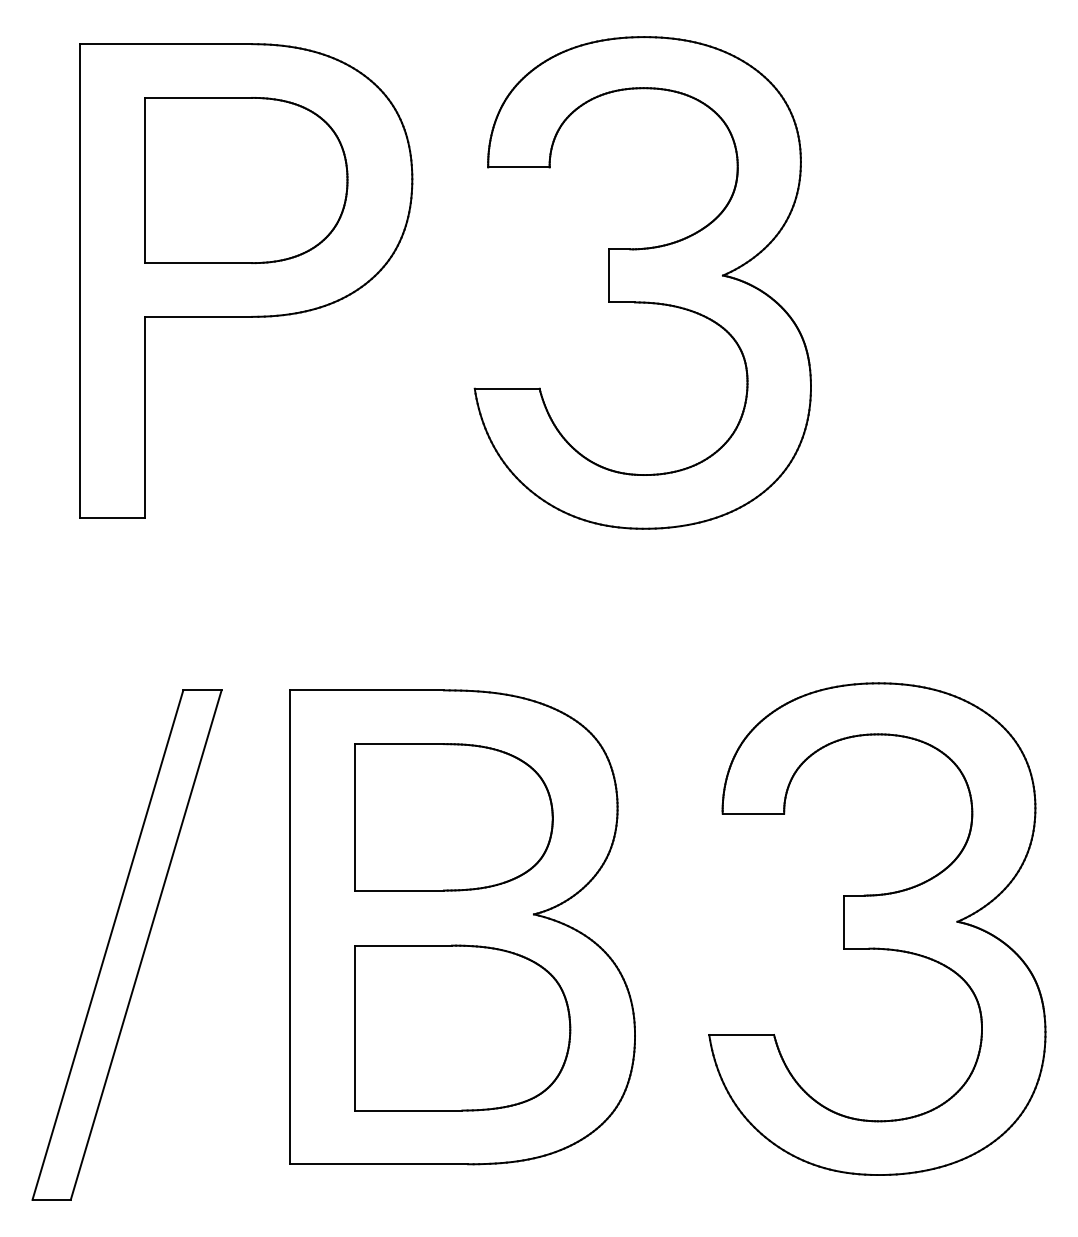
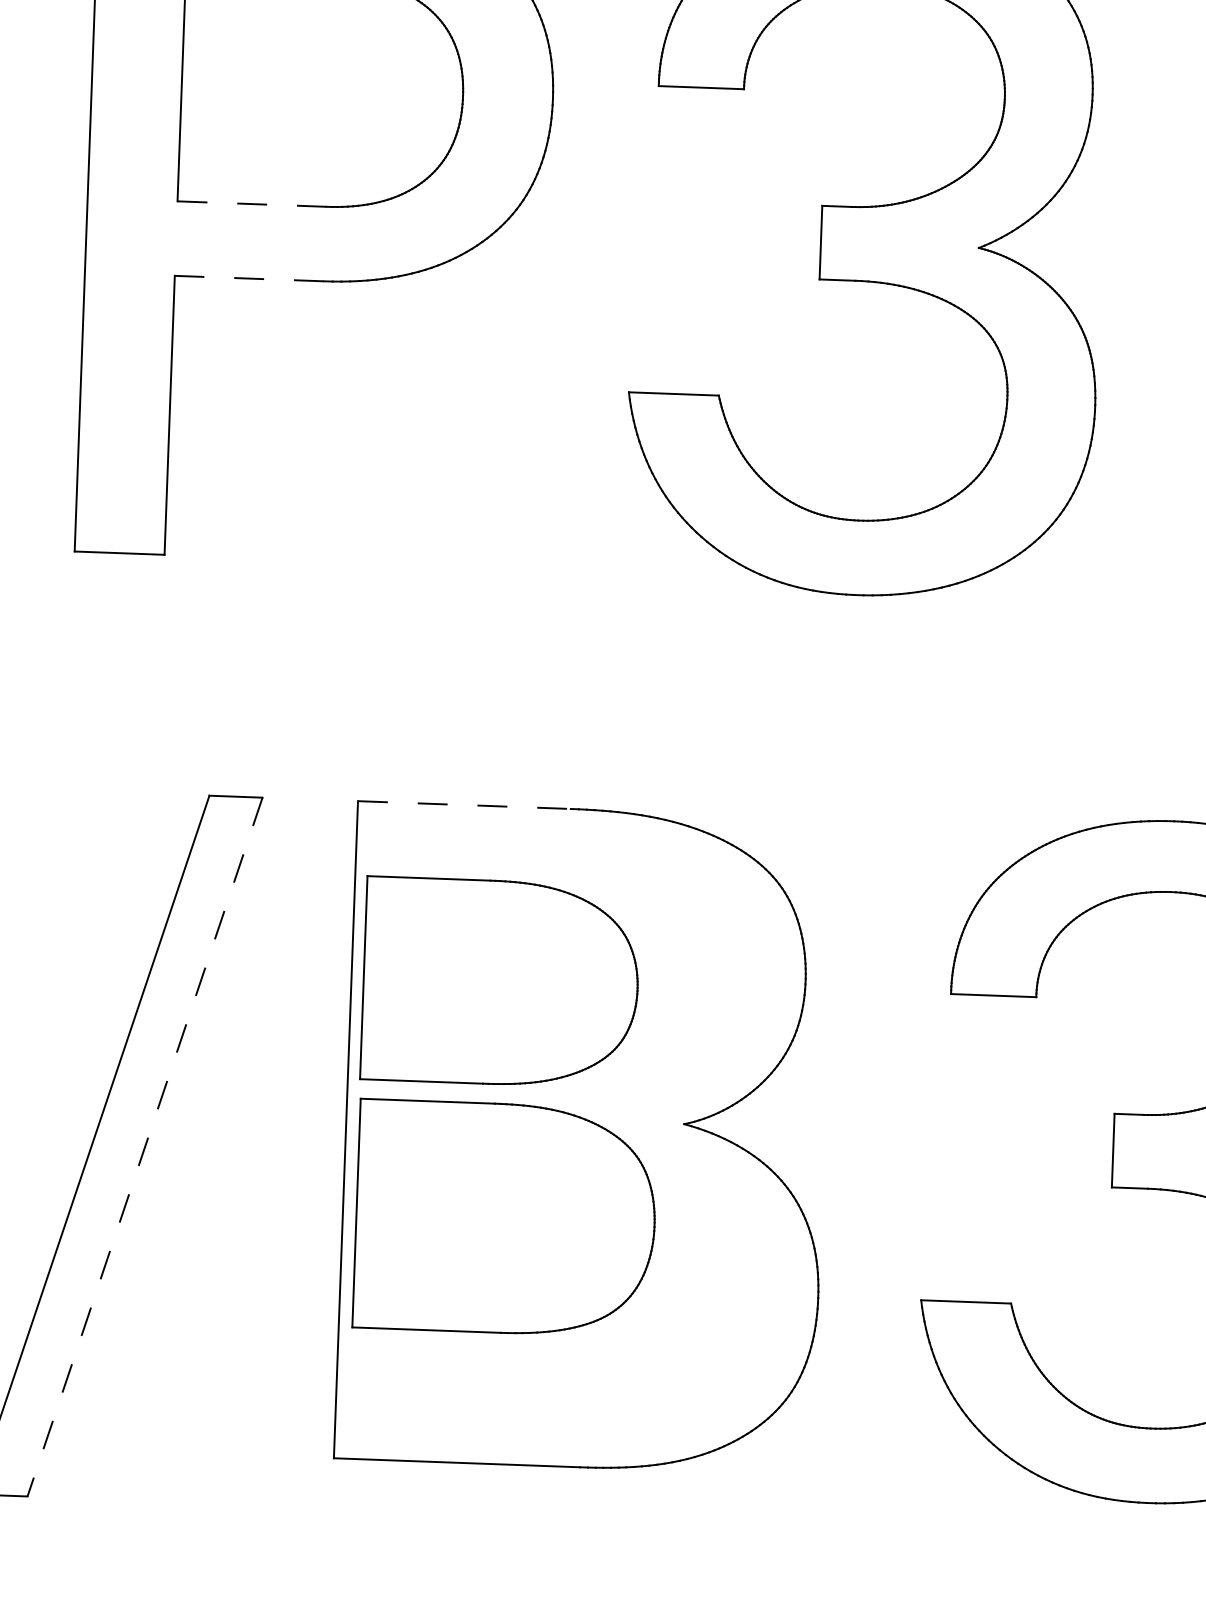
line: (198, 263) -> (252, 204), solid -> dashed
line: (198, 316) -> (249, 278), solid -> dashed
line: (367, 690) -> (464, 805), solid -> dashed
part: (453, 817) -> (499, 982), moved
line: (146, 945) -> (145, 1147), solid -> dashed
part: (462, 1027) -> (505, 1217), moved

